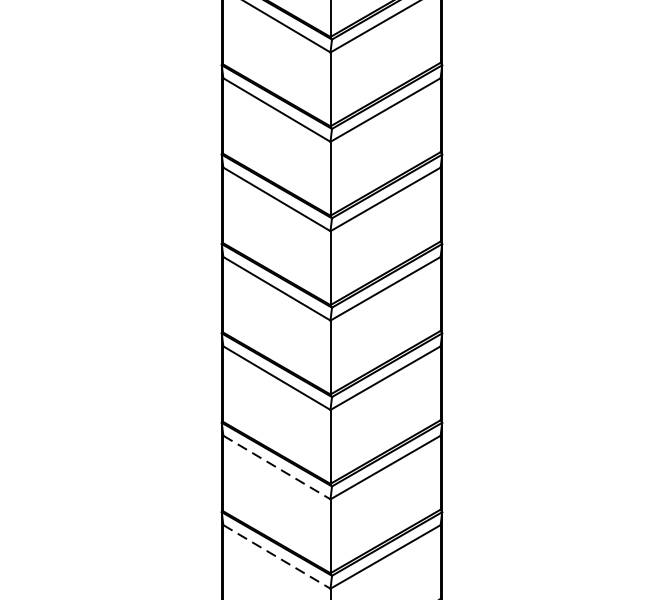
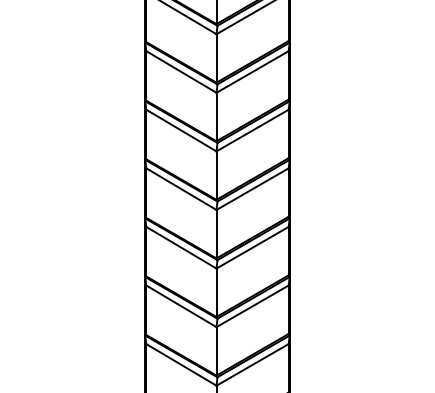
line: (277, 467) -> (181, 306), dashed -> solid
line: (277, 556) -> (181, 364), dashed -> solid

